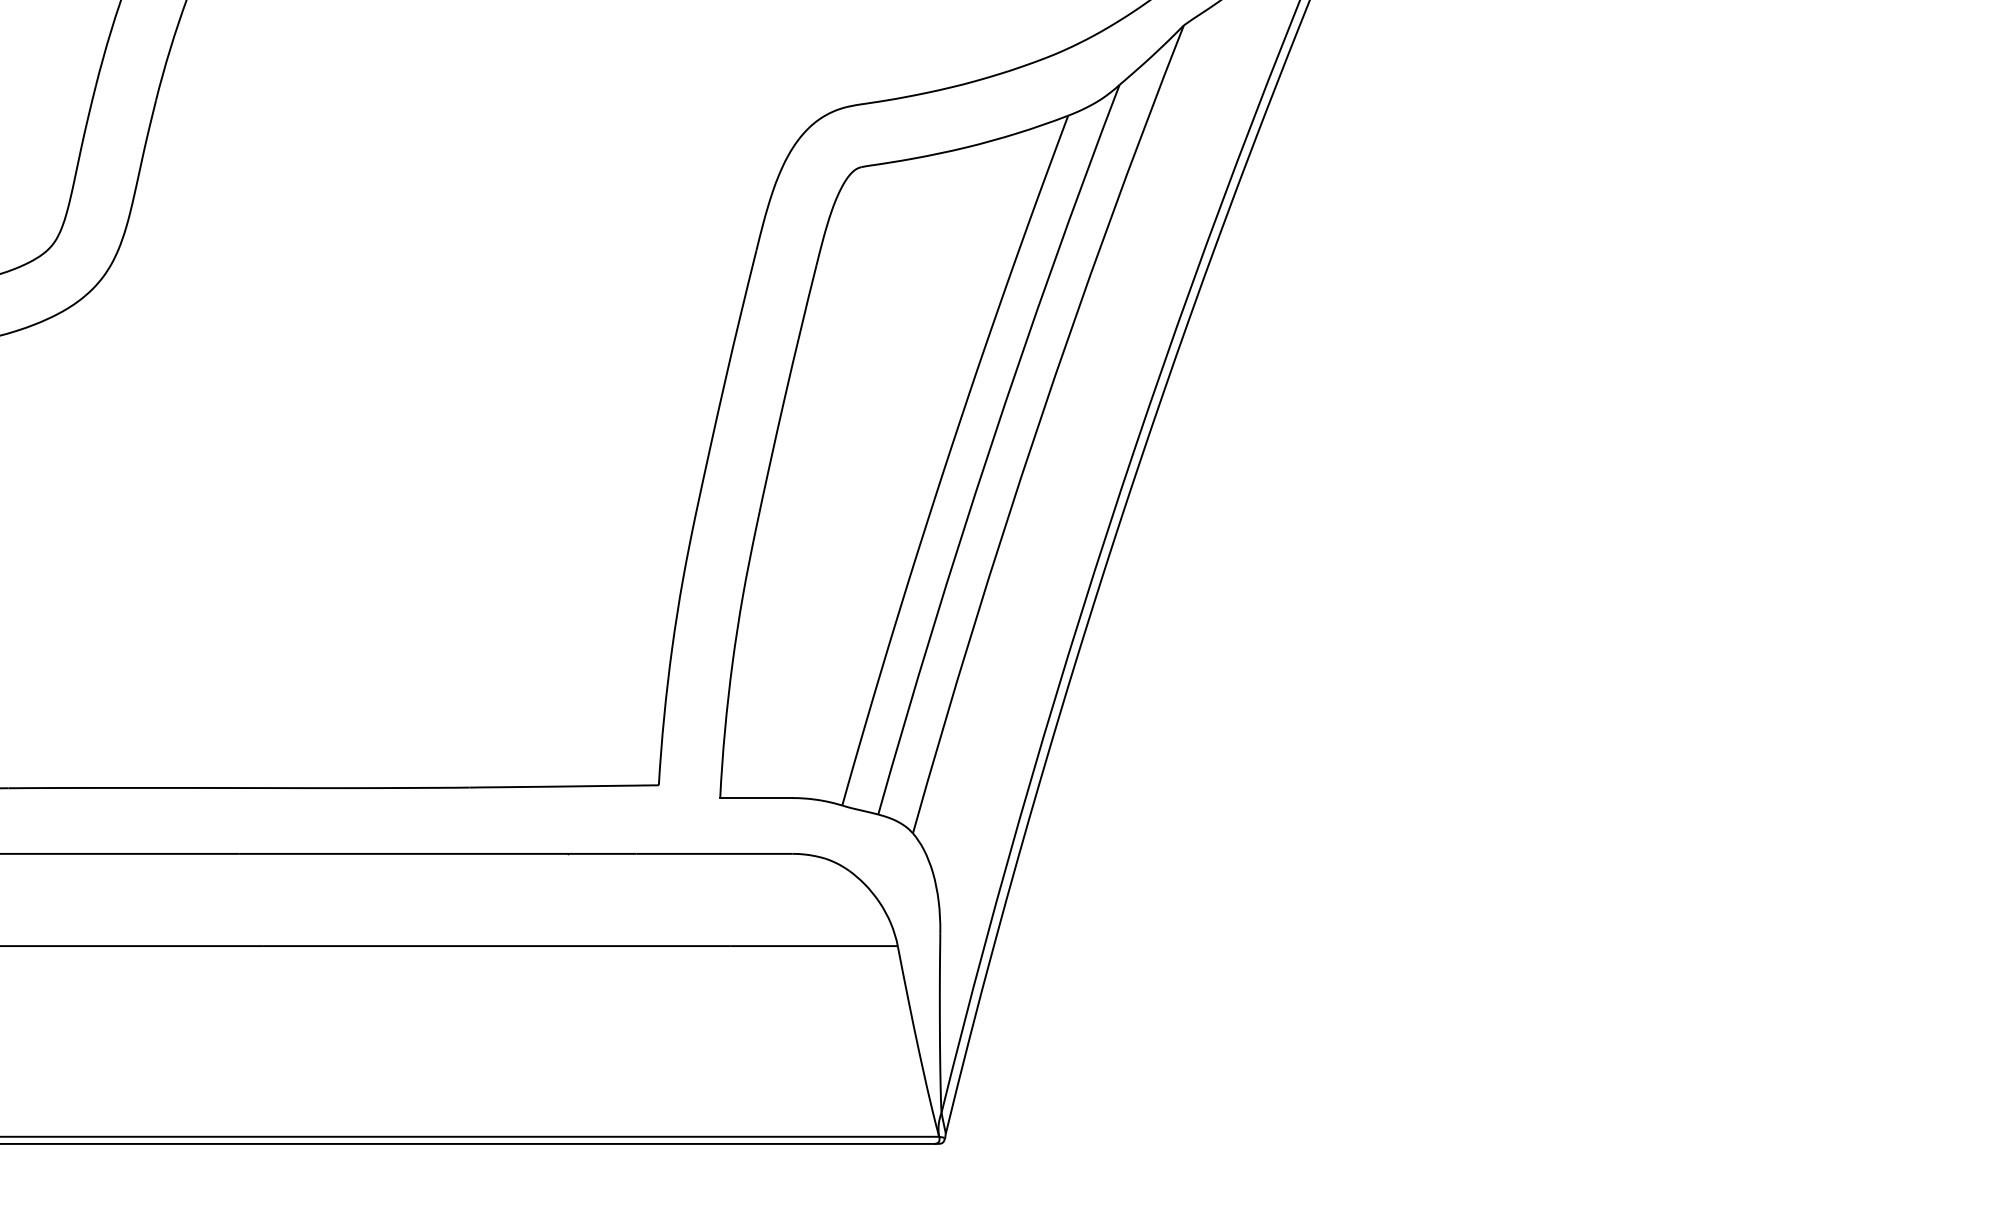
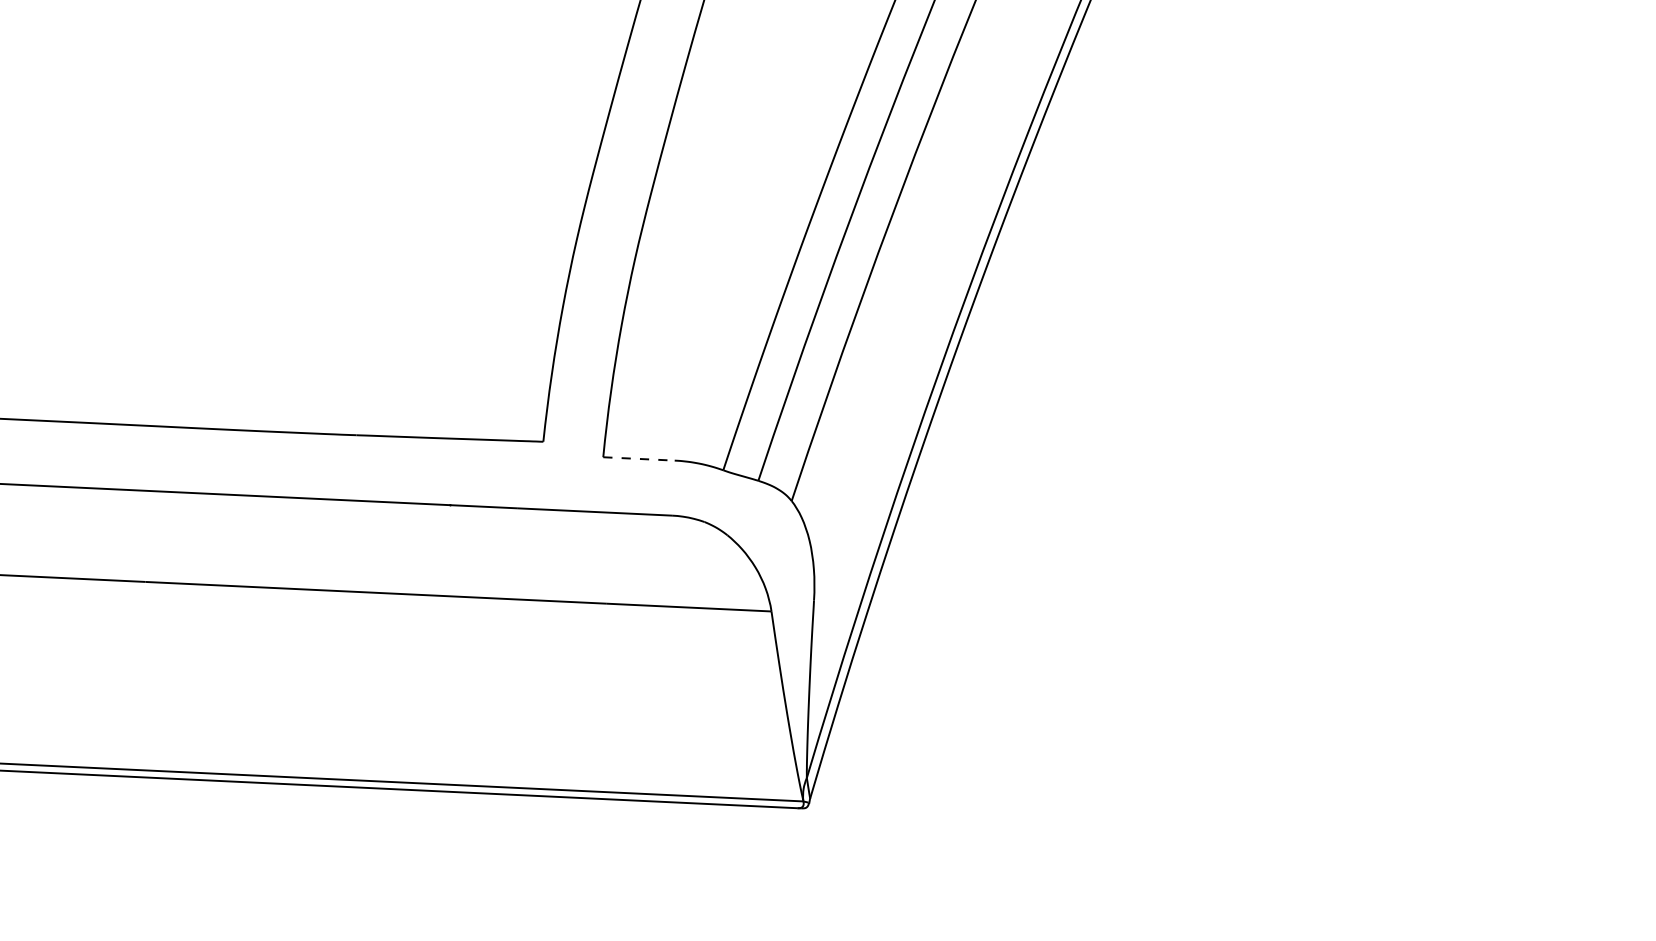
line: (756, 798) -> (639, 459), solid -> dashed

